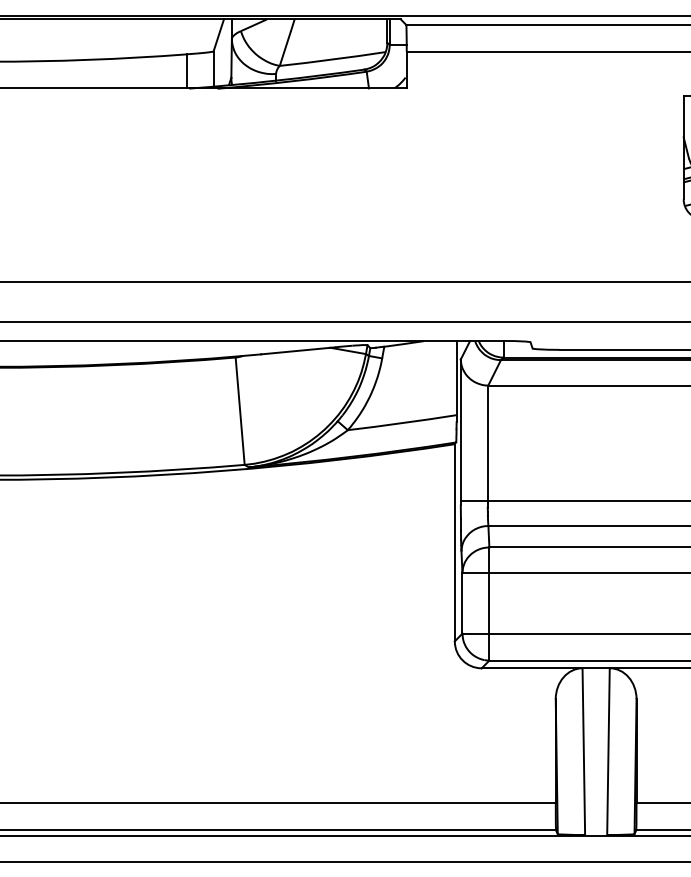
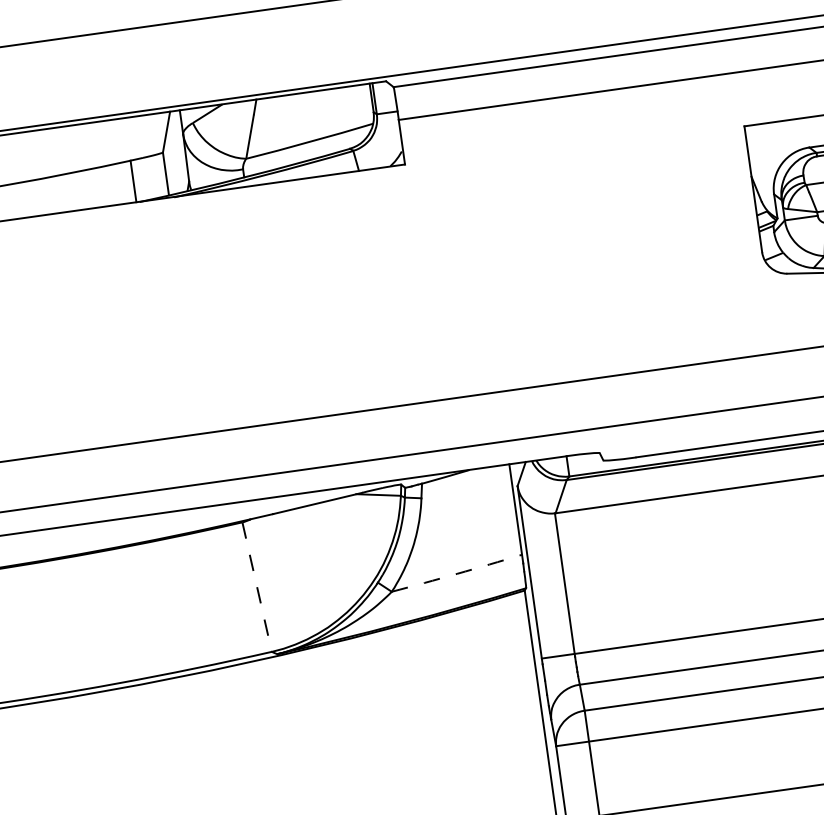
line: (240, 411) -> (257, 587), solid -> dashed
arc: (402, 423) -> (457, 574), solid -> dashed

